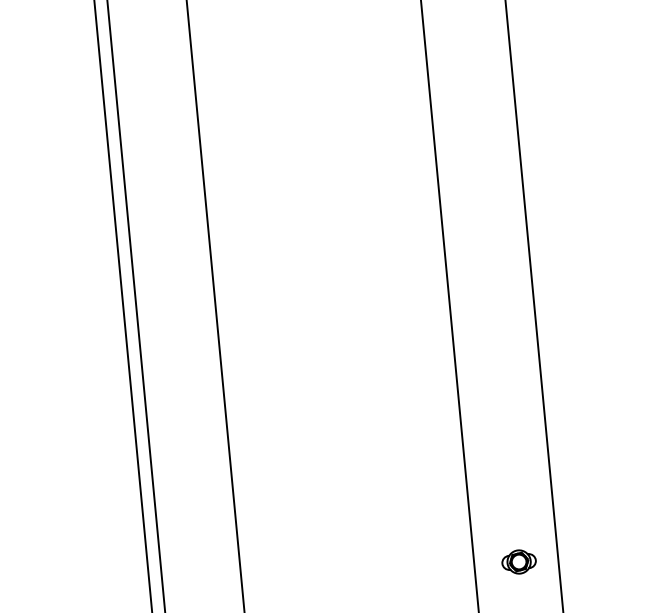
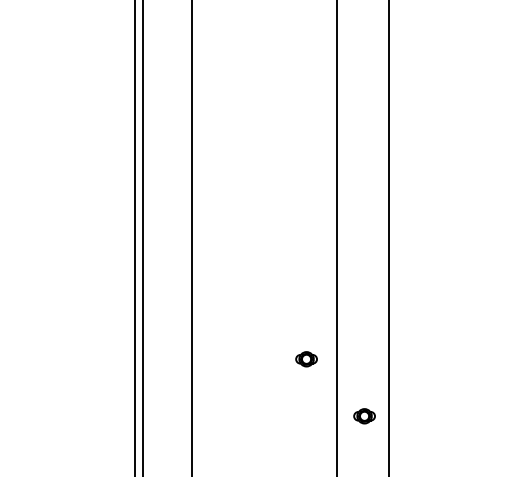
part: (417, 479) -> (306, 359), added

